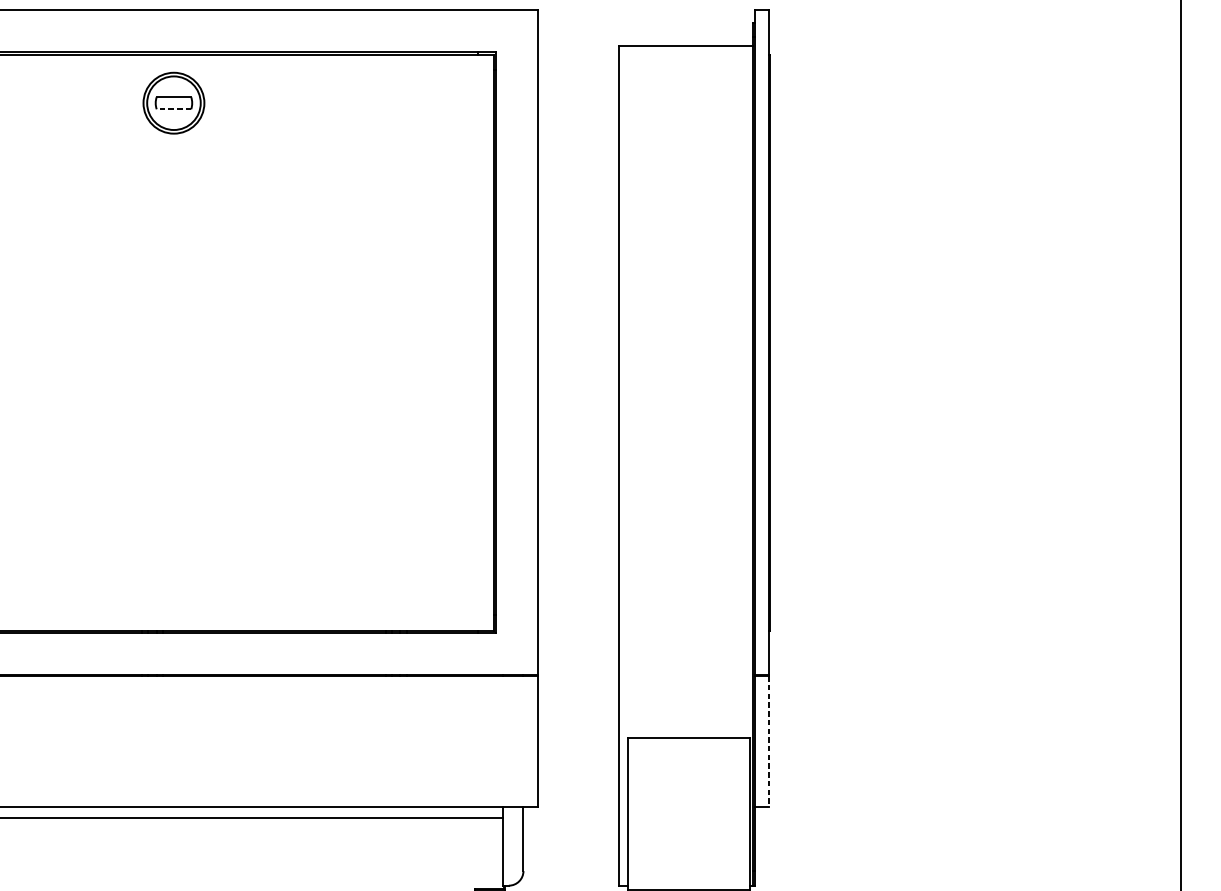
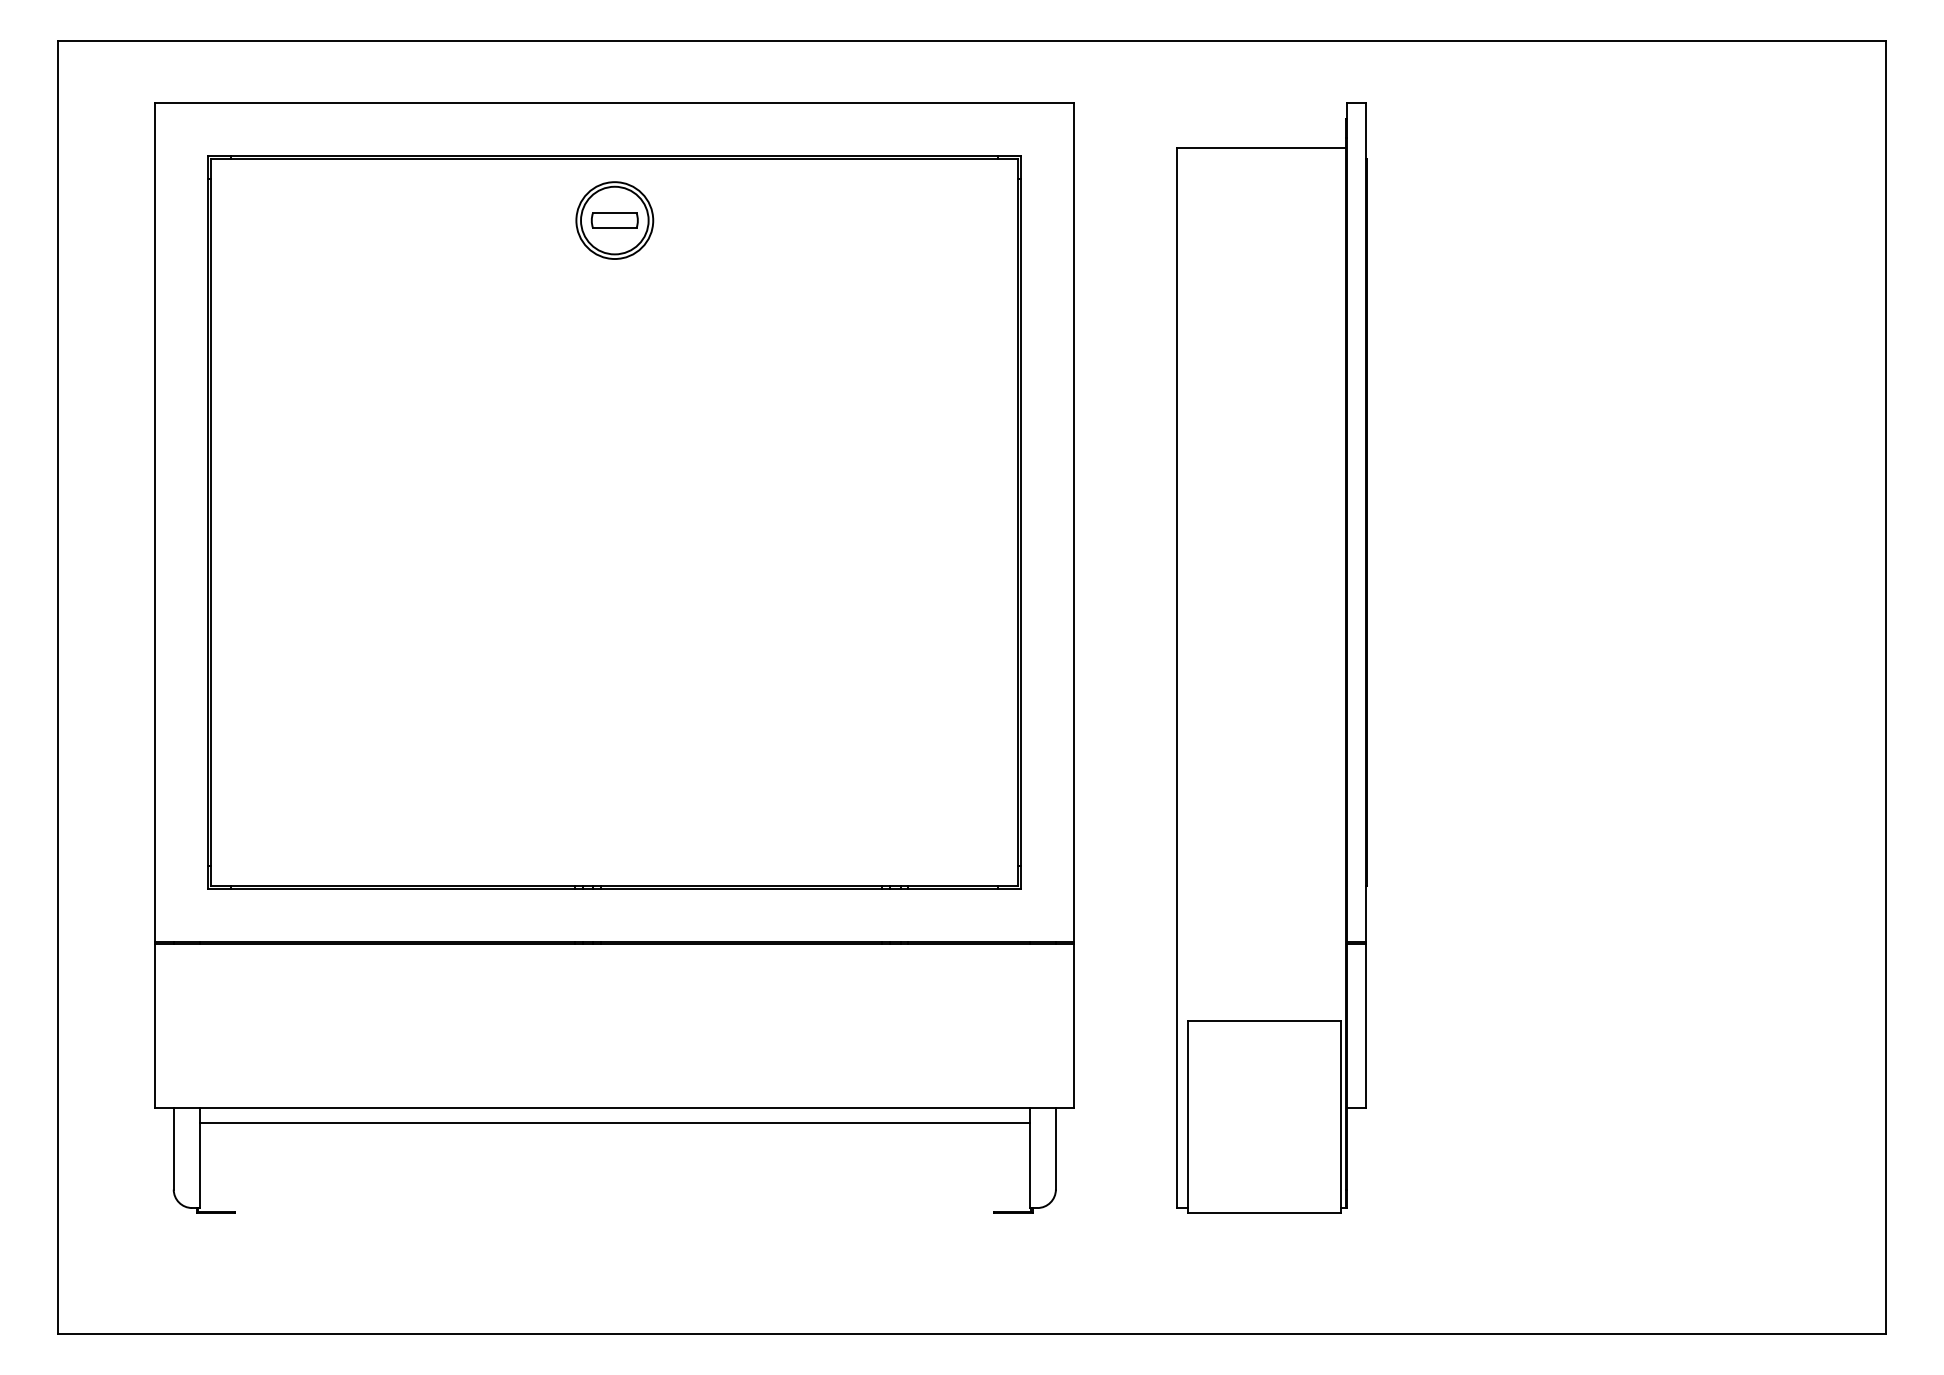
line: (173, 109) -> (614, 228), dashed -> solid
line: (768, 741) -> (1365, 1026), dashed -> solid

